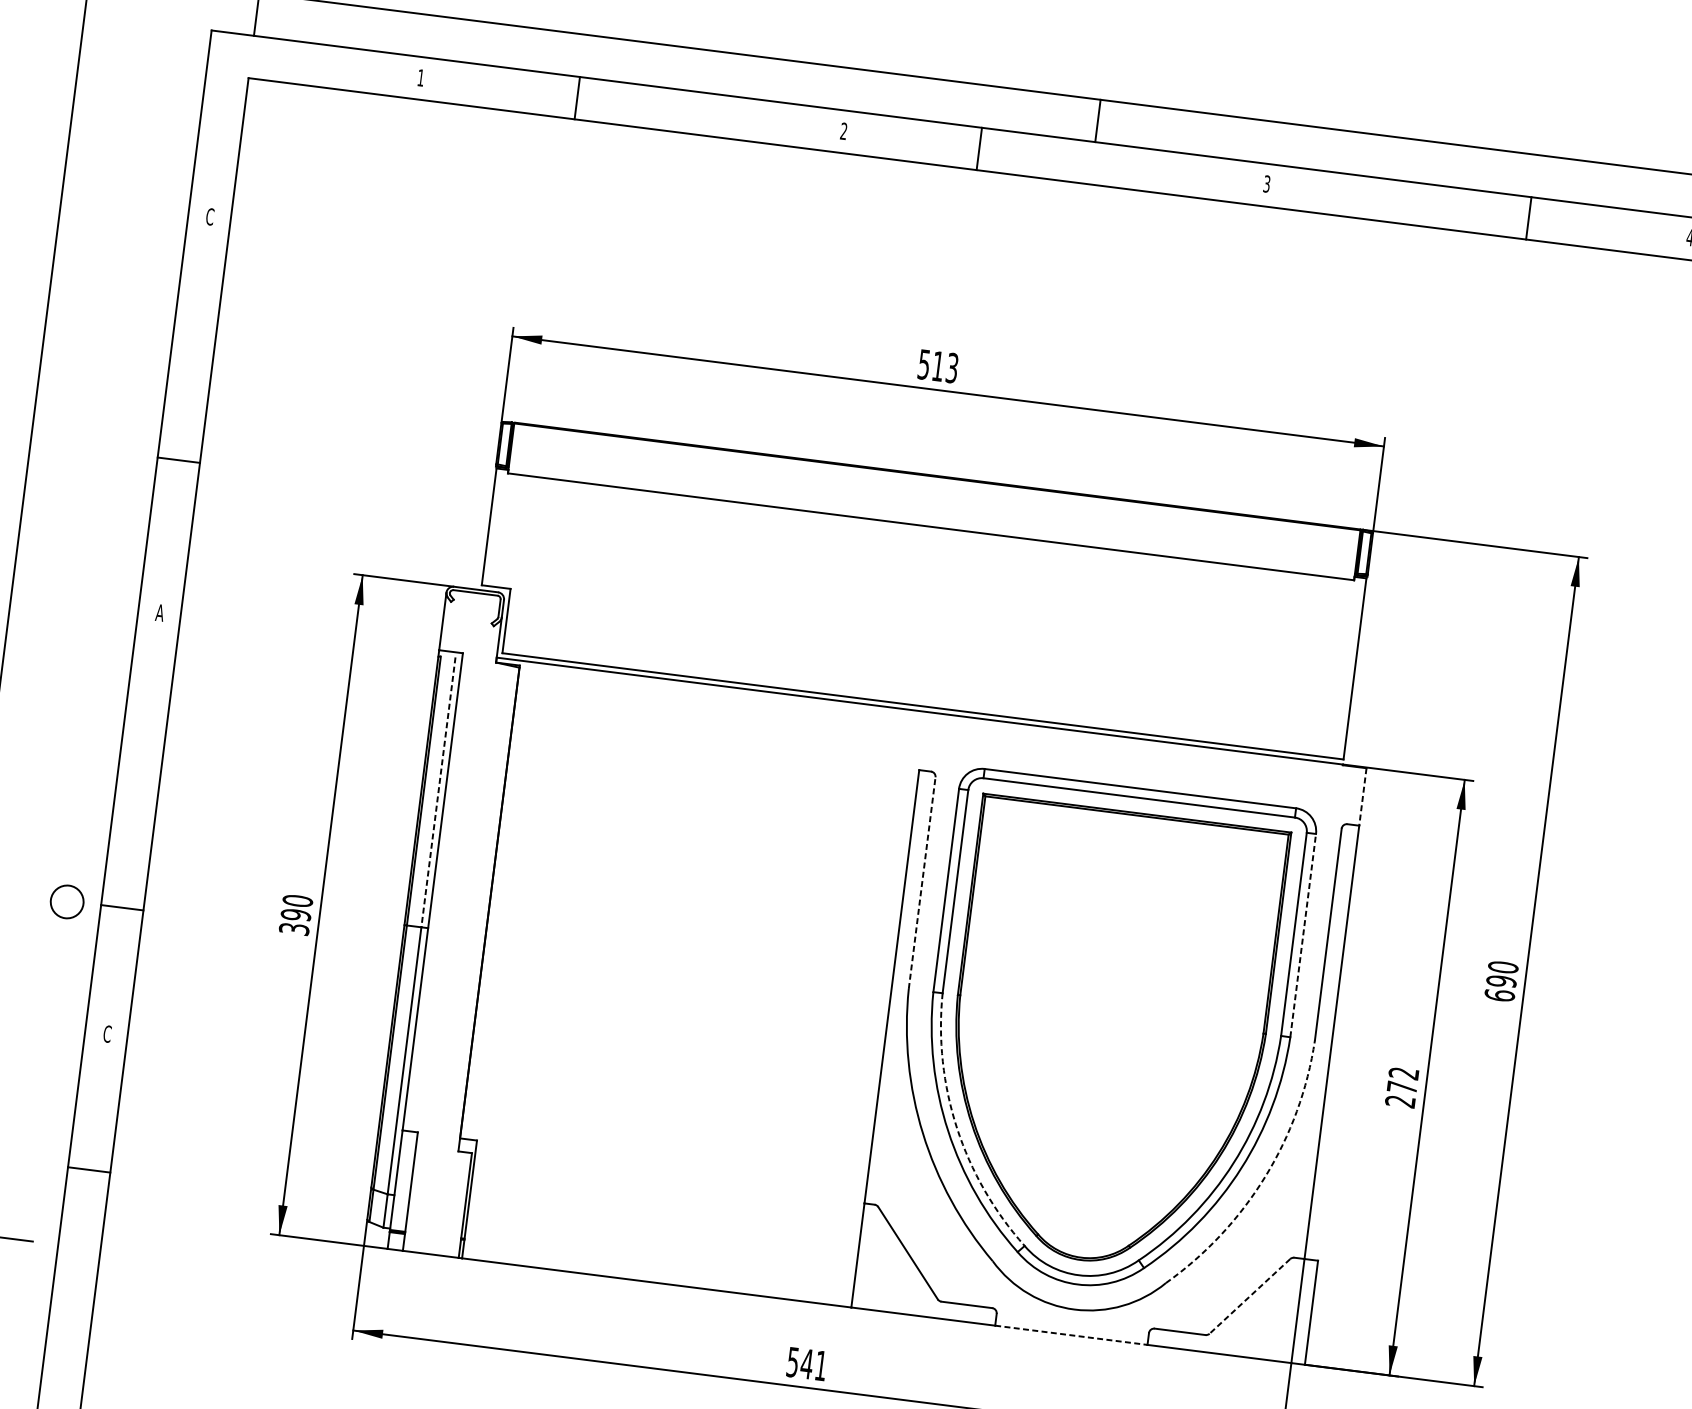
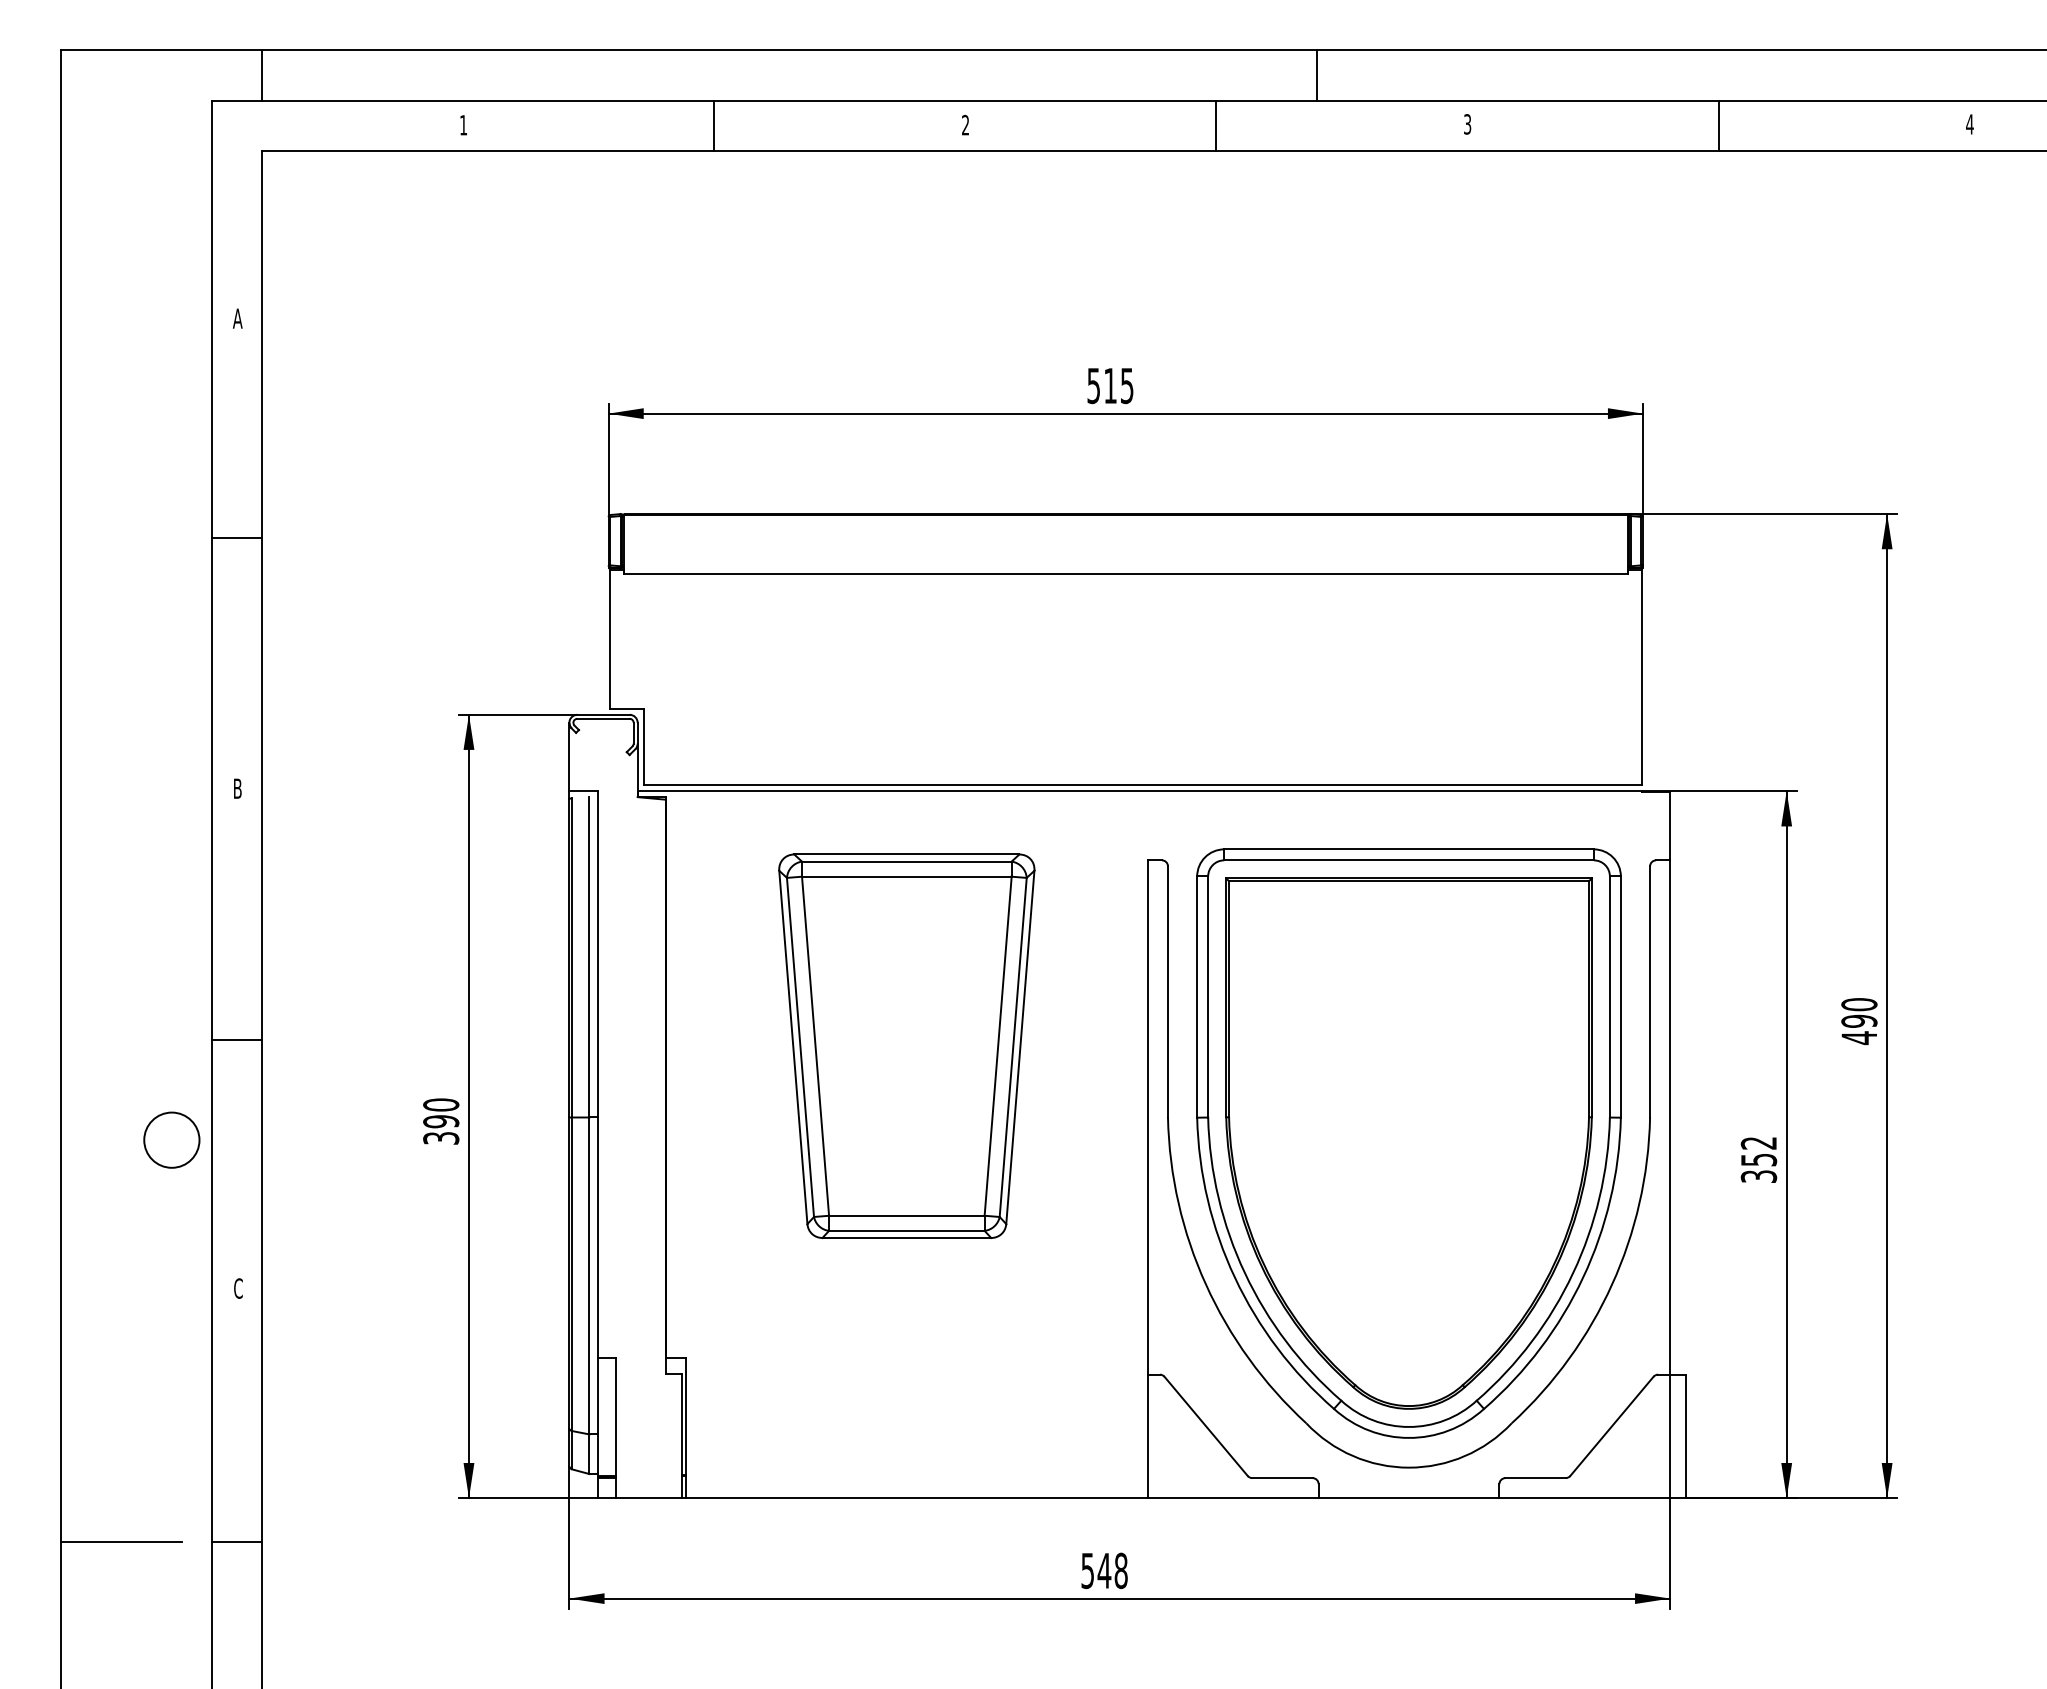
line: (577, 97) -> (714, 125), moved
line: (1097, 120) -> (1316, 75), moved
line: (979, 148) -> (1216, 125), moved
text: (209, 216) -> (237, 318), C -> A
line: (1528, 218) -> (1718, 125), moved
text: (952, 367) -> (1127, 385), 513 -> 515
line: (179, 460) -> (237, 537), moved
text: (159, 612) -> (237, 788), A -> B
line: (438, 792) -> (589, 957), dashed -> solid
line: (1363, 797) -> (1670, 826), dashed -> solid
line: (921, 882) -> (1167, 991), dashed -> solid
circle: (66, 901) -> (171, 1139), size x1.43
part: (696, 901) -> (906, 1046), added
line: (122, 907) -> (237, 1039), moved
line: (1302, 935) -> (1620, 997), dashed -> solid
text: (1499, 995) -> (1859, 1038), 690 -> 490
text: (1401, 1093) -> (1759, 1167), 272 -> 352
arc: (956, 1128) -> (1244, 1273), dashed -> solid
line: (89, 1169) -> (237, 1541), moved
arc: (1265, 1176) -> (1612, 1284), dashed -> solid
line: (1249, 1296) -> (1611, 1426), dashed -> solid
line: (1071, 1335) -> (1409, 1498), dashed -> solid
text: (820, 1365) -> (1120, 1570), 541 -> 548

